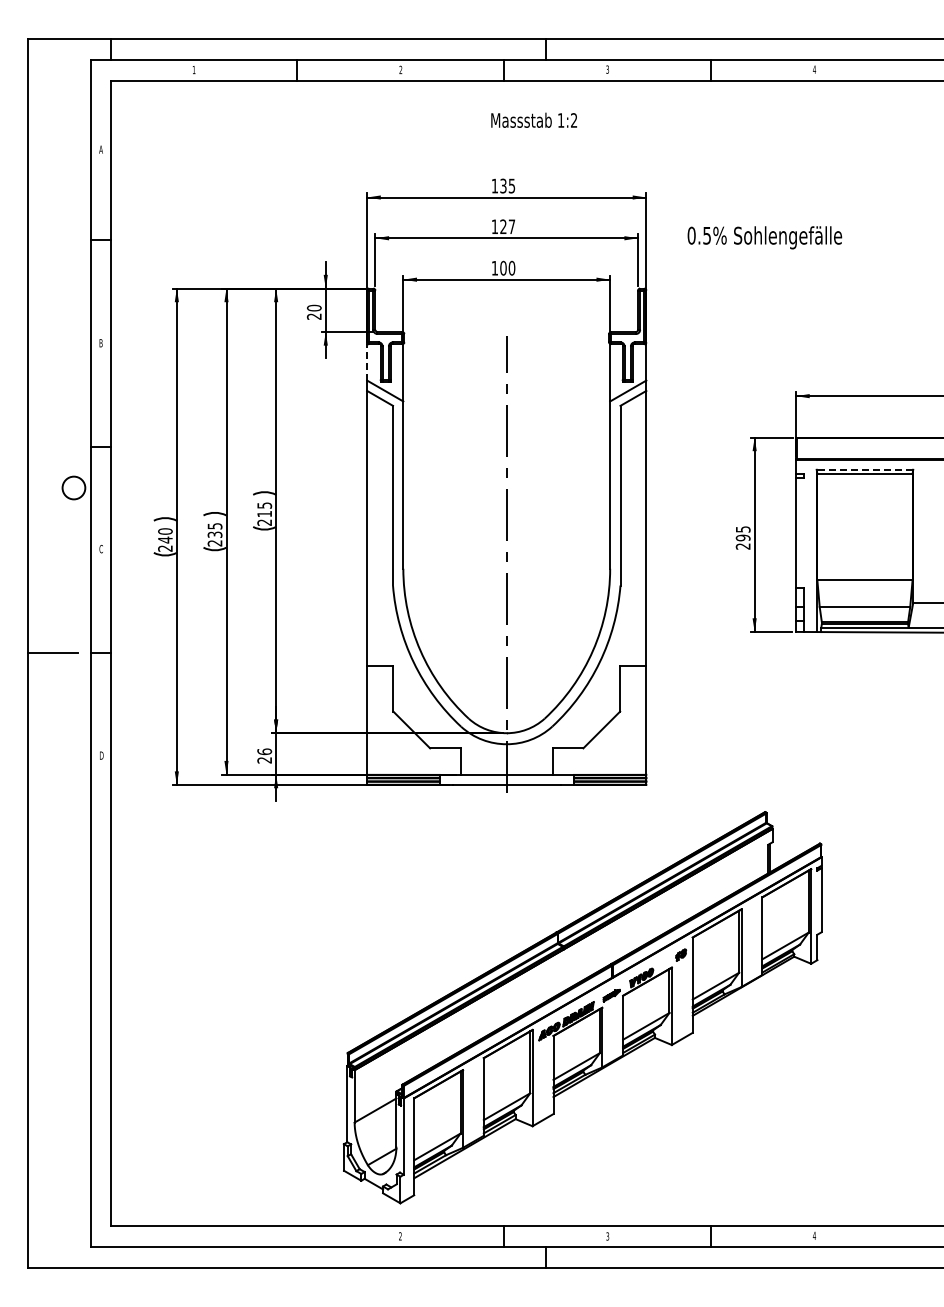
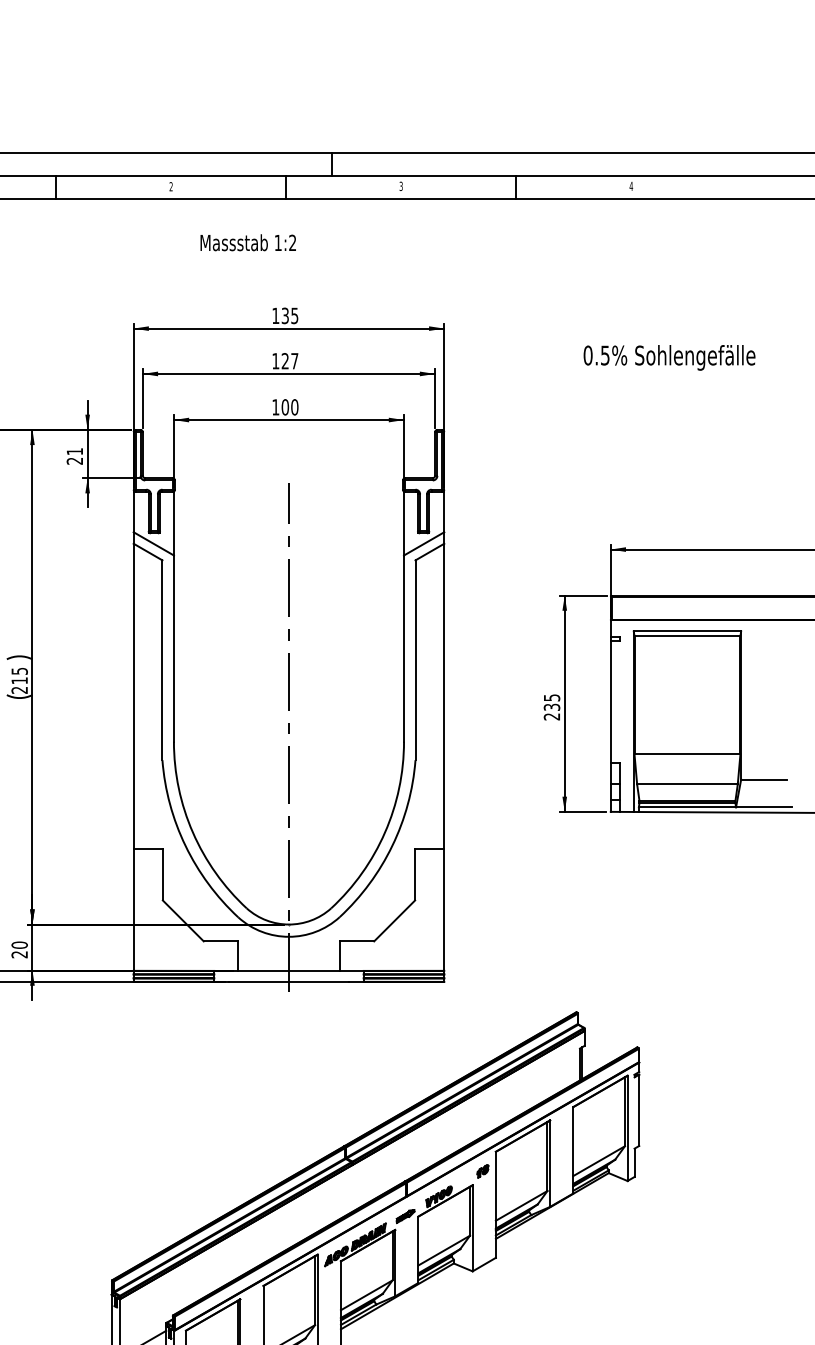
text: (533, 119) -> (247, 241), moved
text: (764, 237) -> (669, 357), moved
text: (313, 307) -> (74, 450), 20 -> 21
line: (367, 361) -> (134, 511), dashed -> solid
line: (864, 469) -> (686, 631), dashed -> solid
text: (742, 537) -> (551, 706), 295 -> 235
text: (264, 751) -> (19, 944), 26 -> 20

